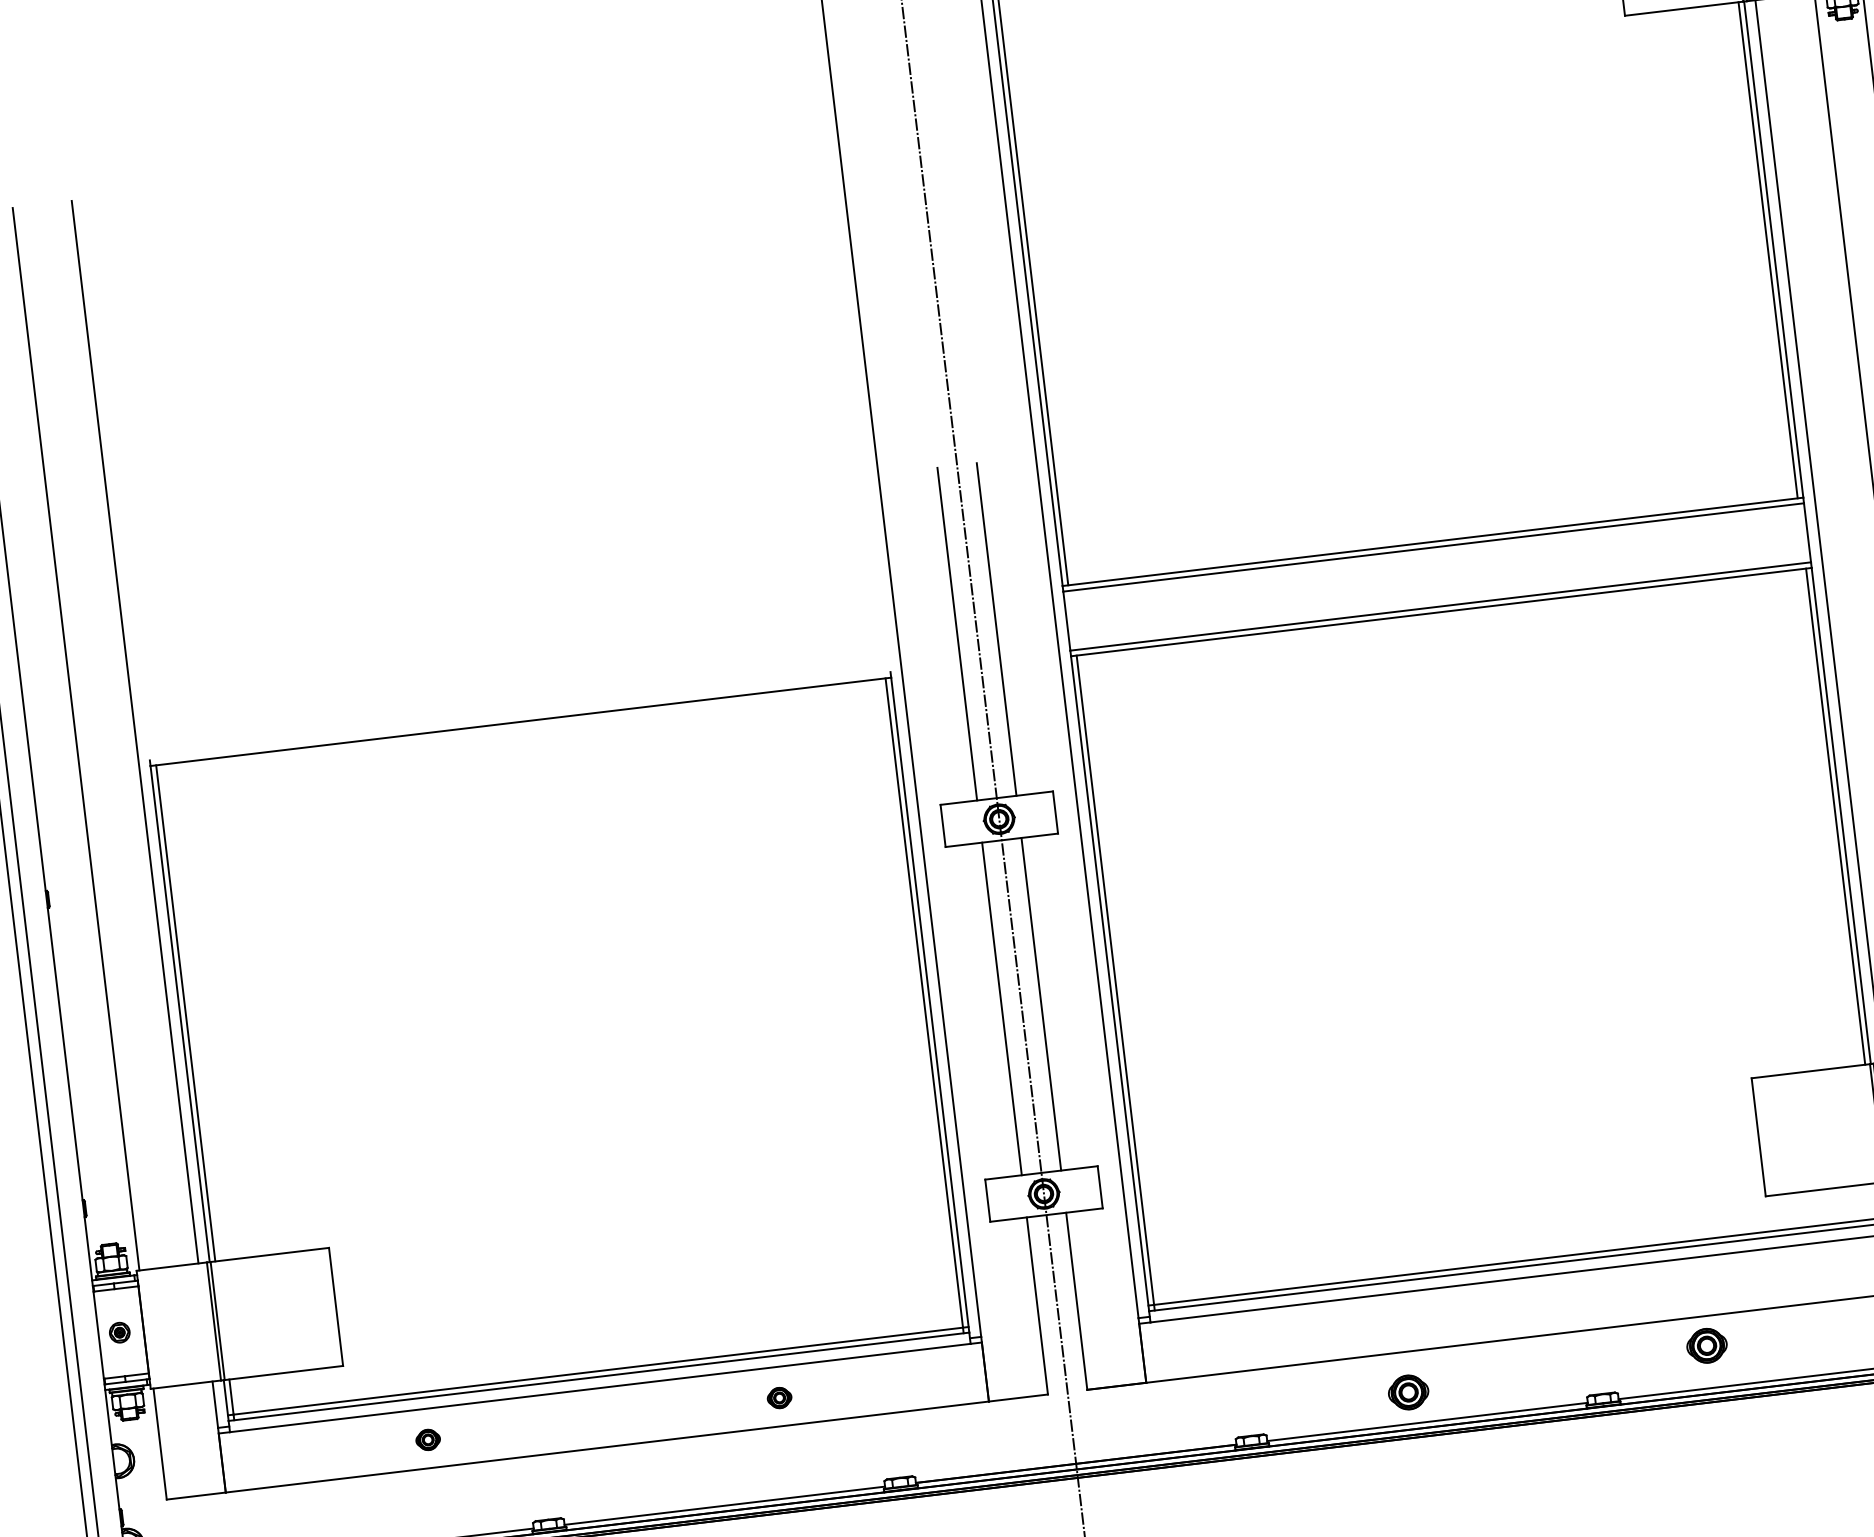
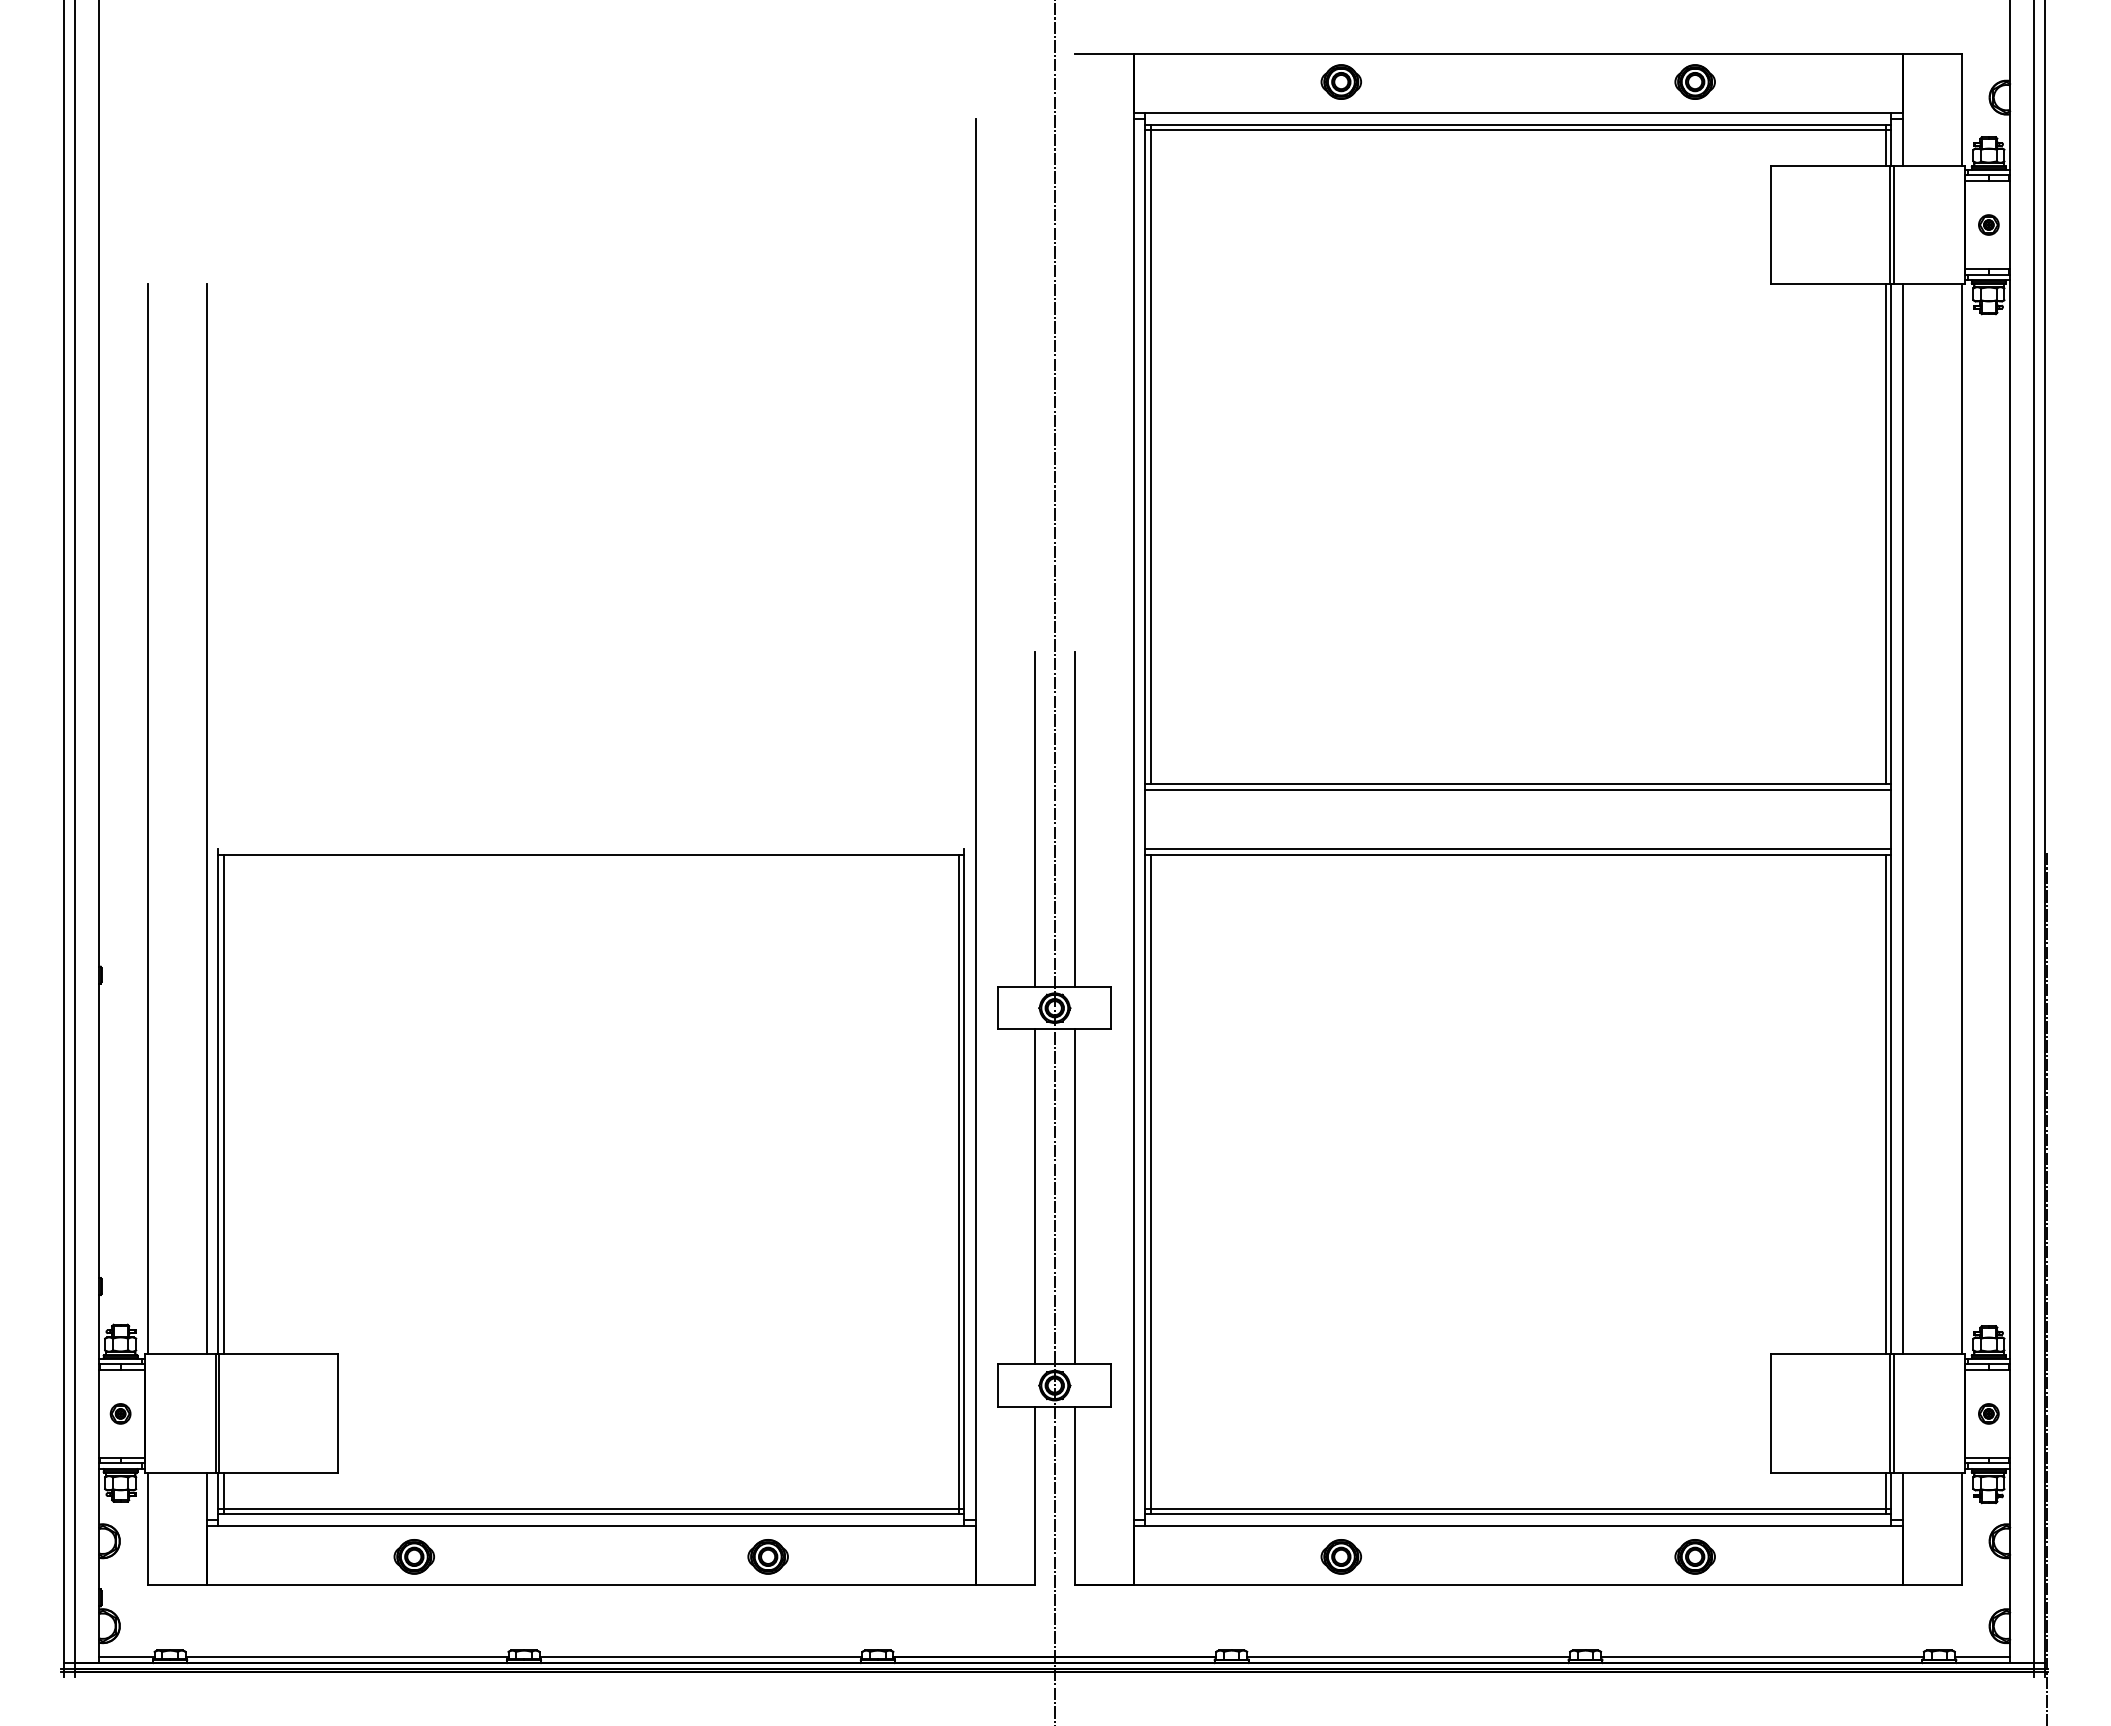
part: (1706, 1345) -> (1694, 1556), moved
part: (1407, 1392) -> (1340, 1556), moved
part: (778, 1397) -> (767, 1556), size x1.67
part: (427, 1439) -> (413, 1556), size x1.67

